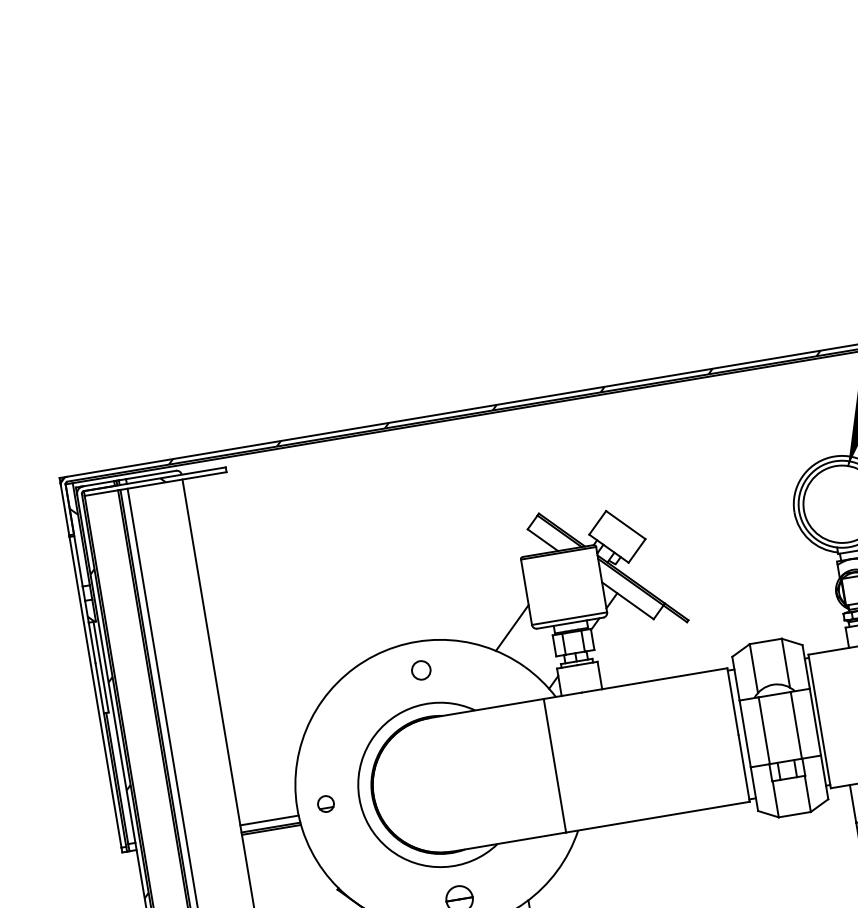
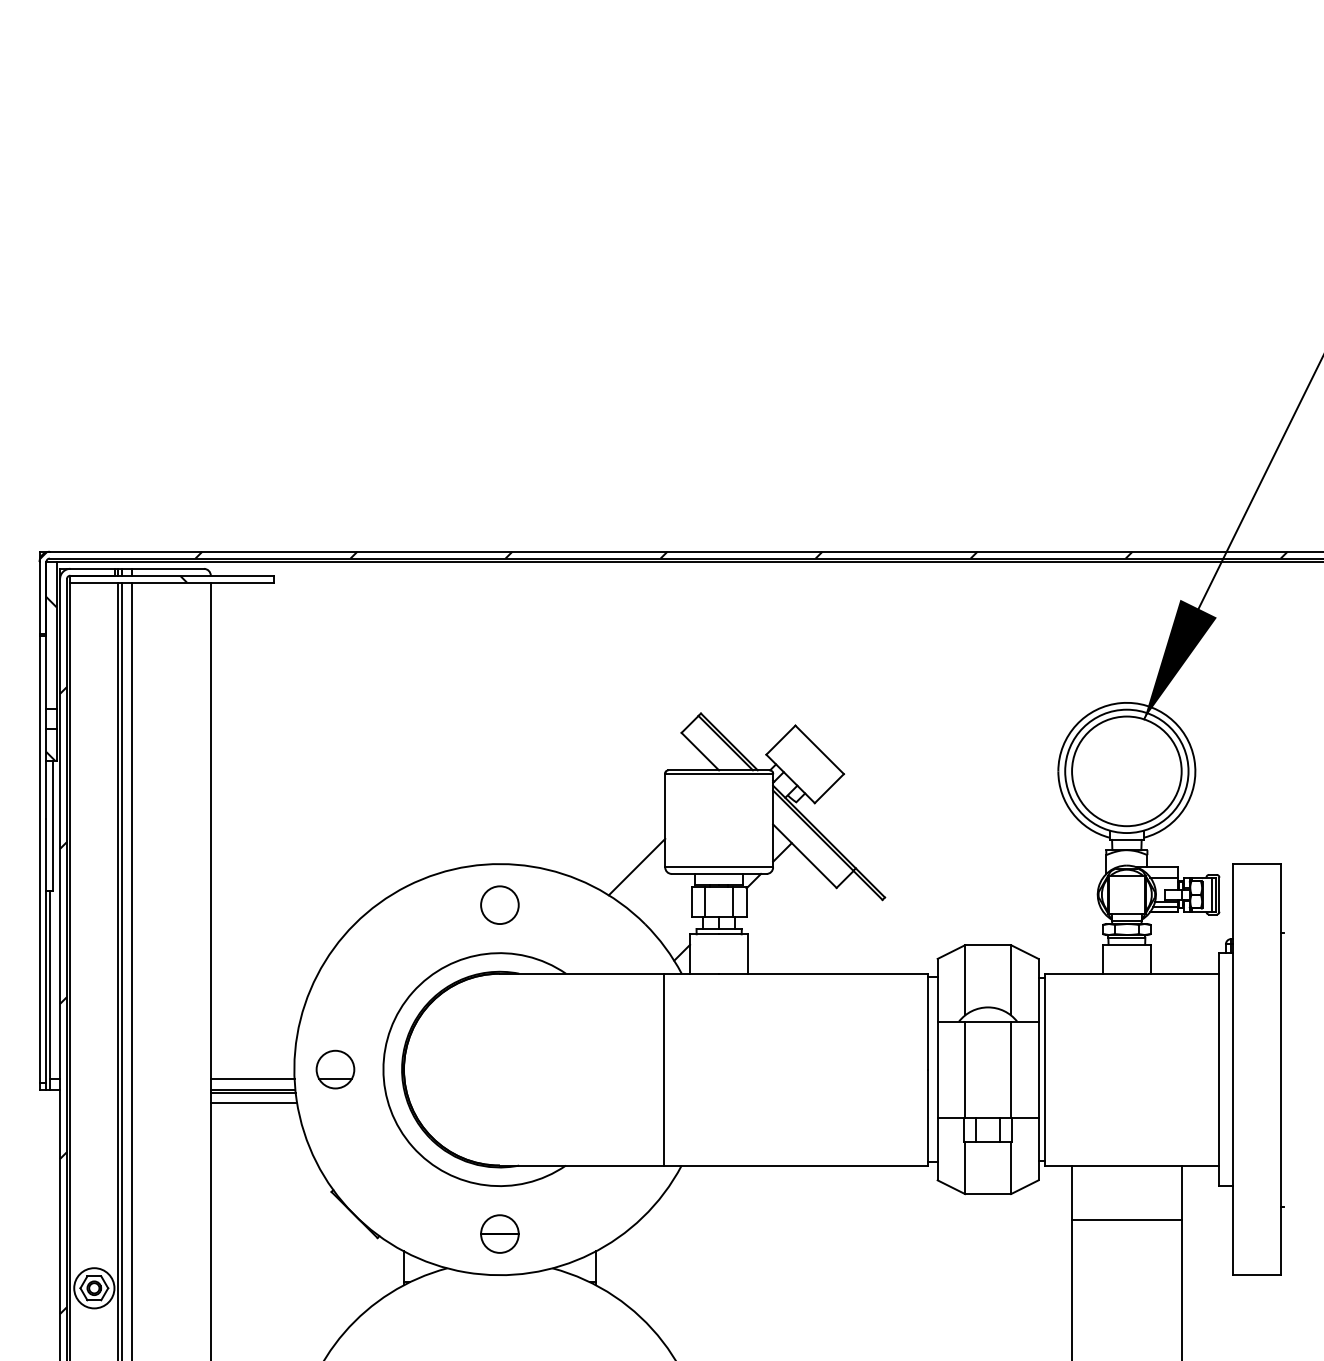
circle: (420, 670) -> (499, 904), size x1.43
part: (326, 803) -> (335, 1069), size x1.67
line: (272, 837) -> (253, 1103), added

